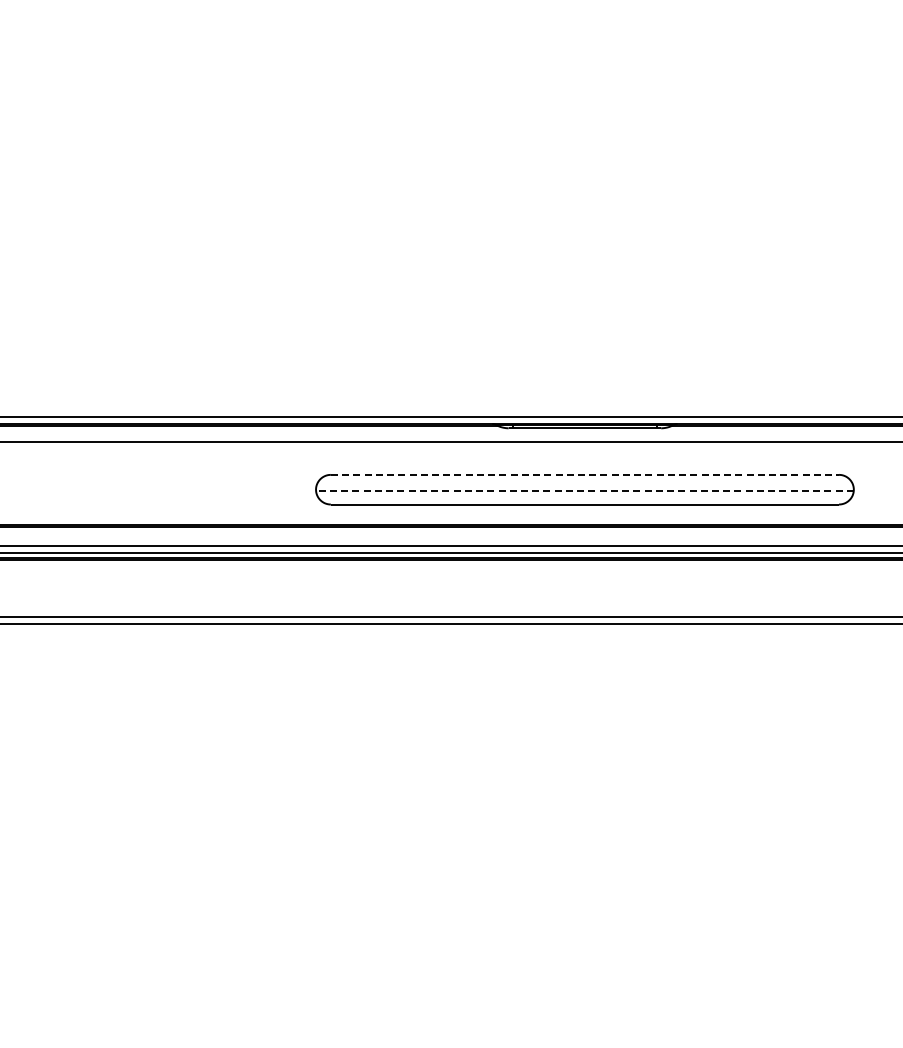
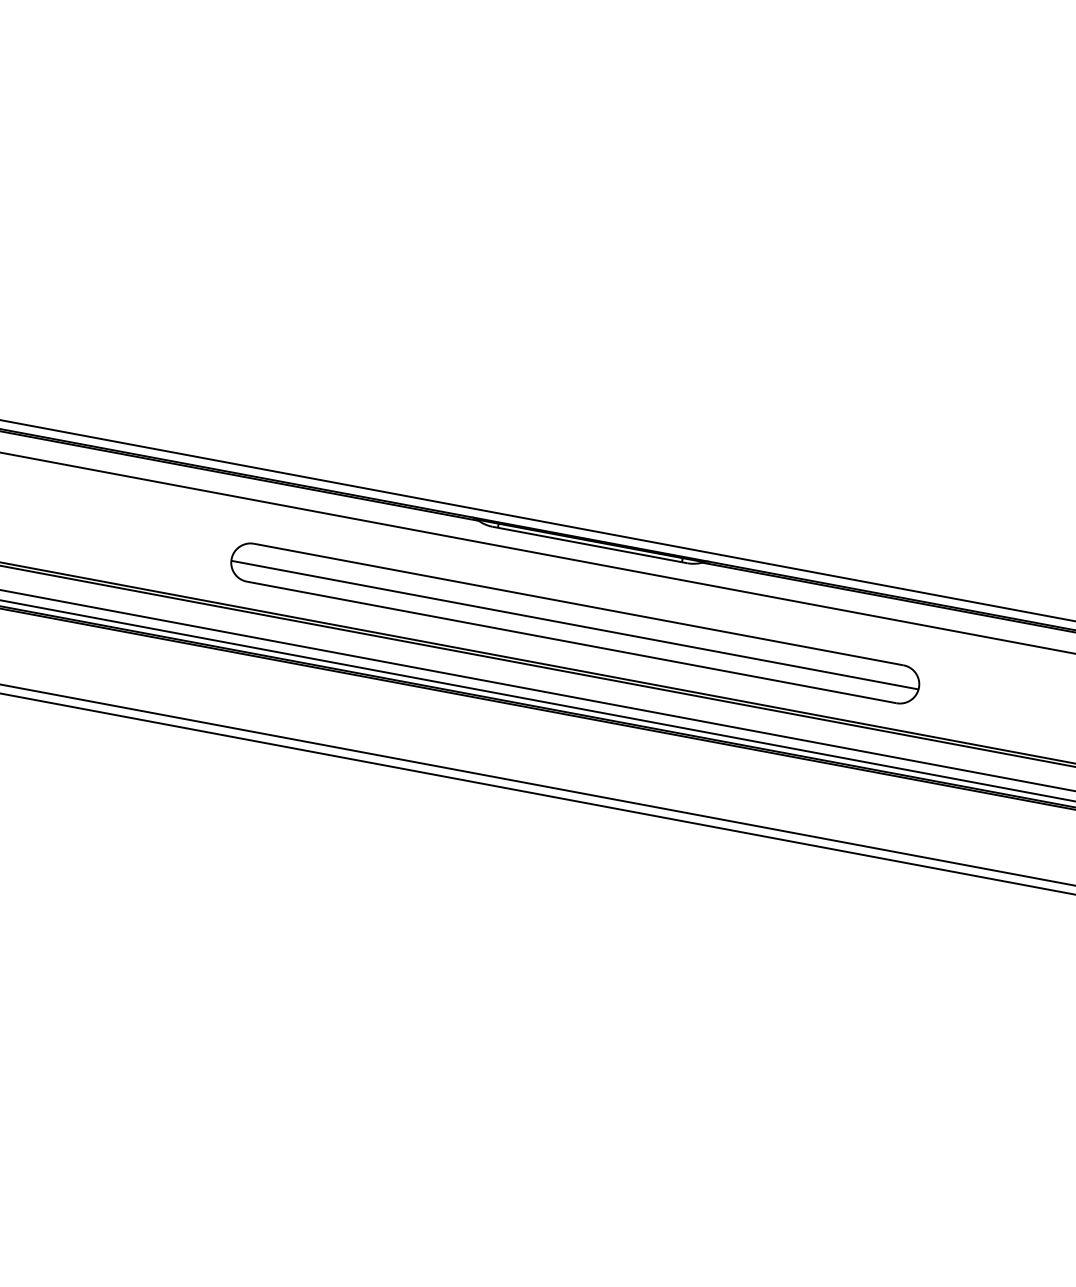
line: (585, 474) -> (579, 604), dashed -> solid
line: (584, 490) -> (574, 624), dashed -> solid

